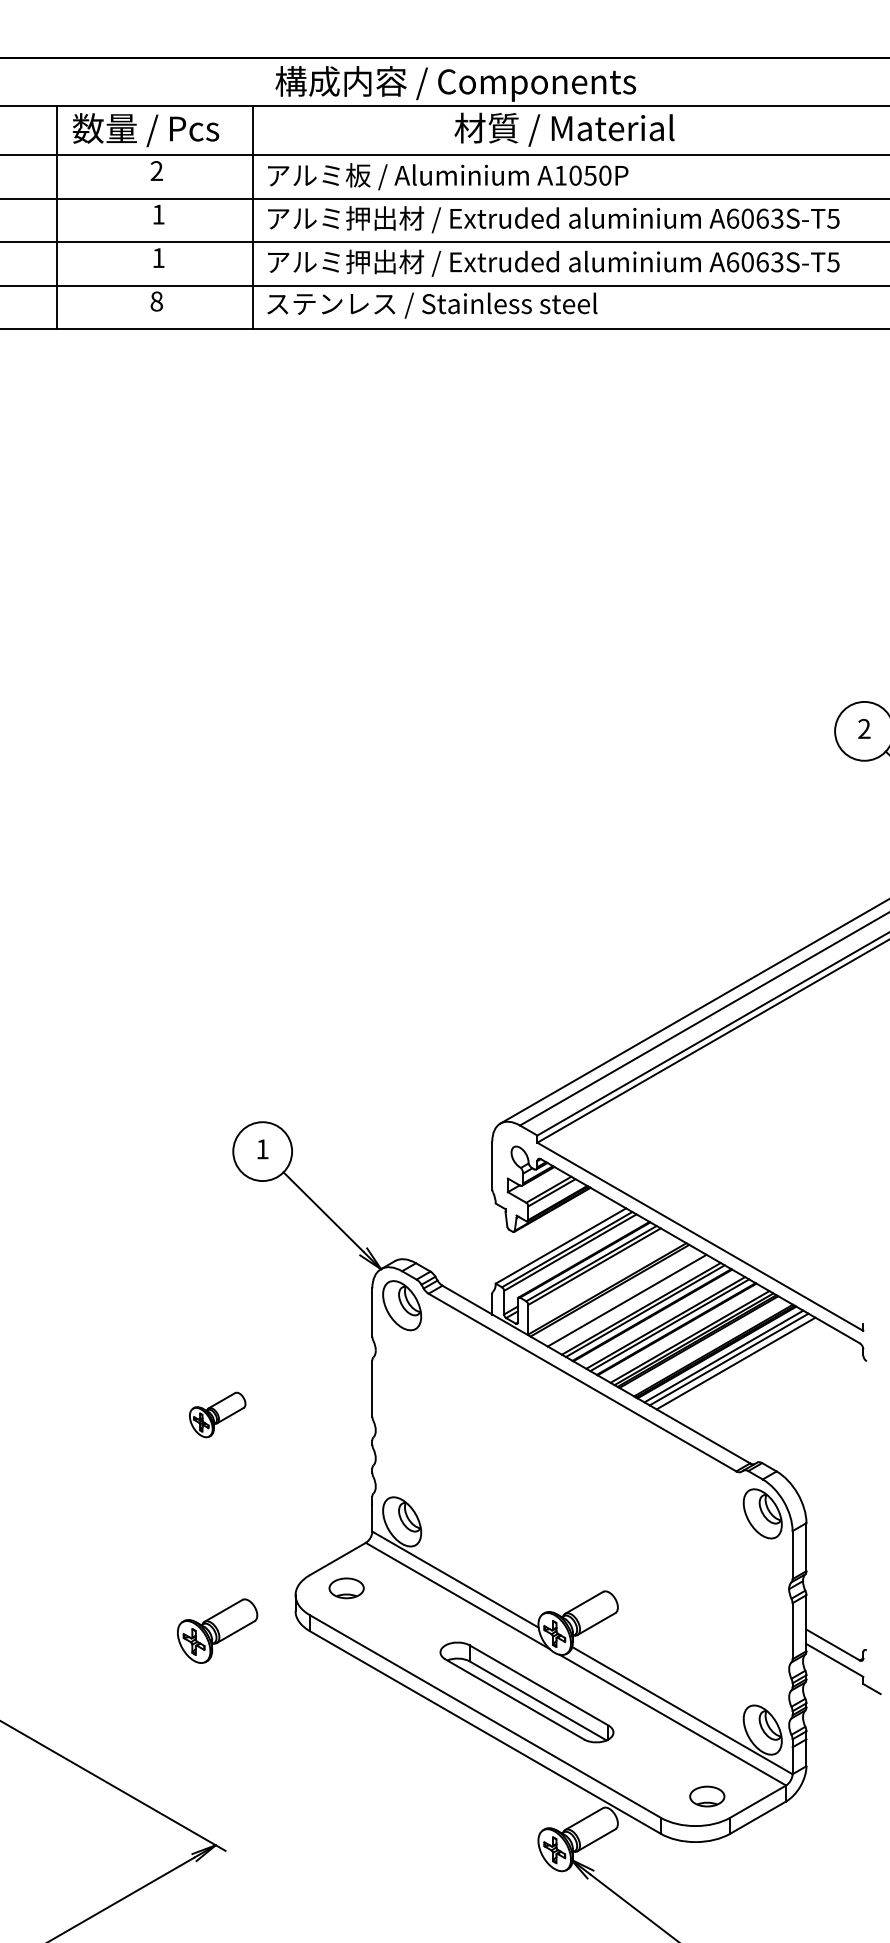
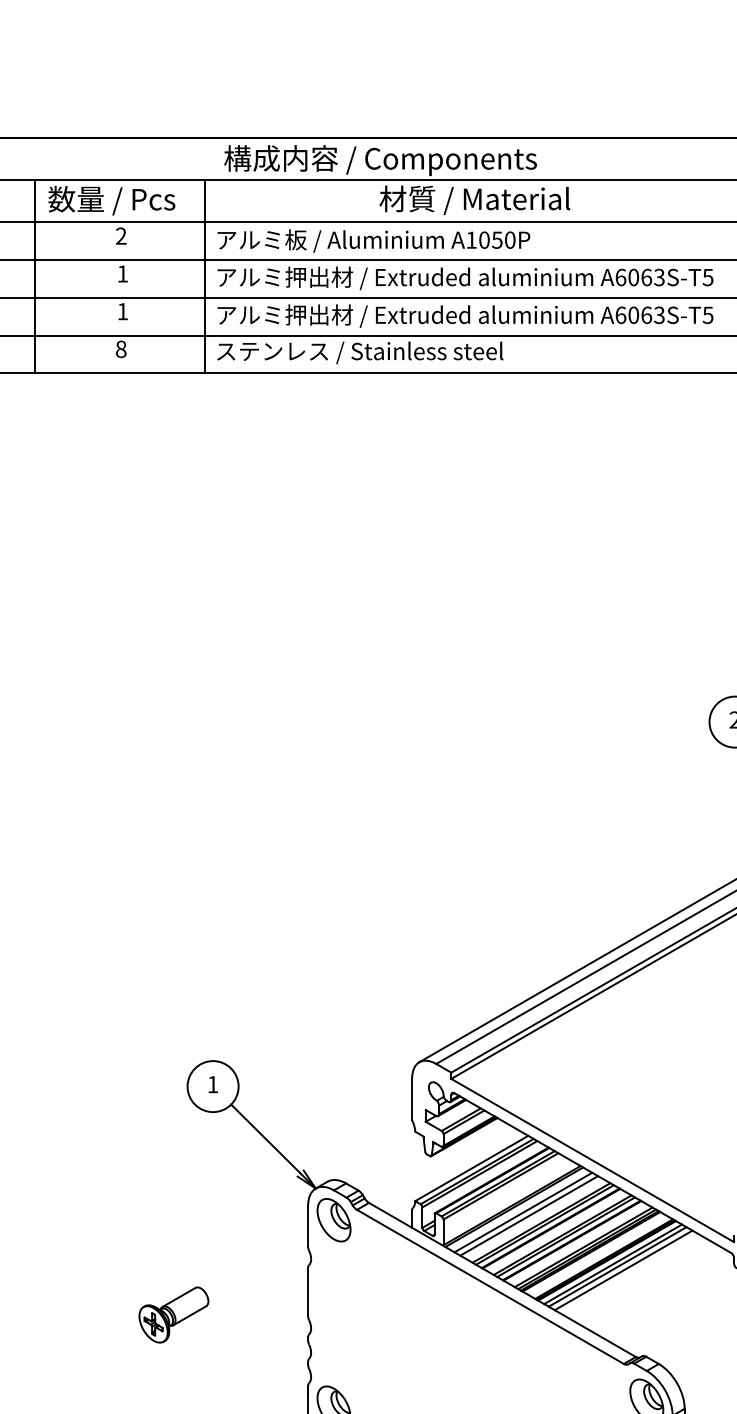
line: (620, 1296) -> (523, 1212), added
part: (217, 1414) -> (173, 1314), size x1.43

